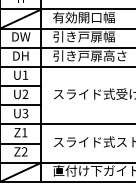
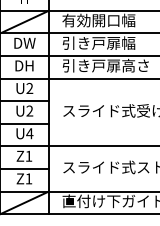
text: (25, 74) -> (29, 87), U1 -> U2
text: (25, 113) -> (29, 133), U3 -> U4
text: (24, 151) -> (28, 178), Z2 -> Z1

